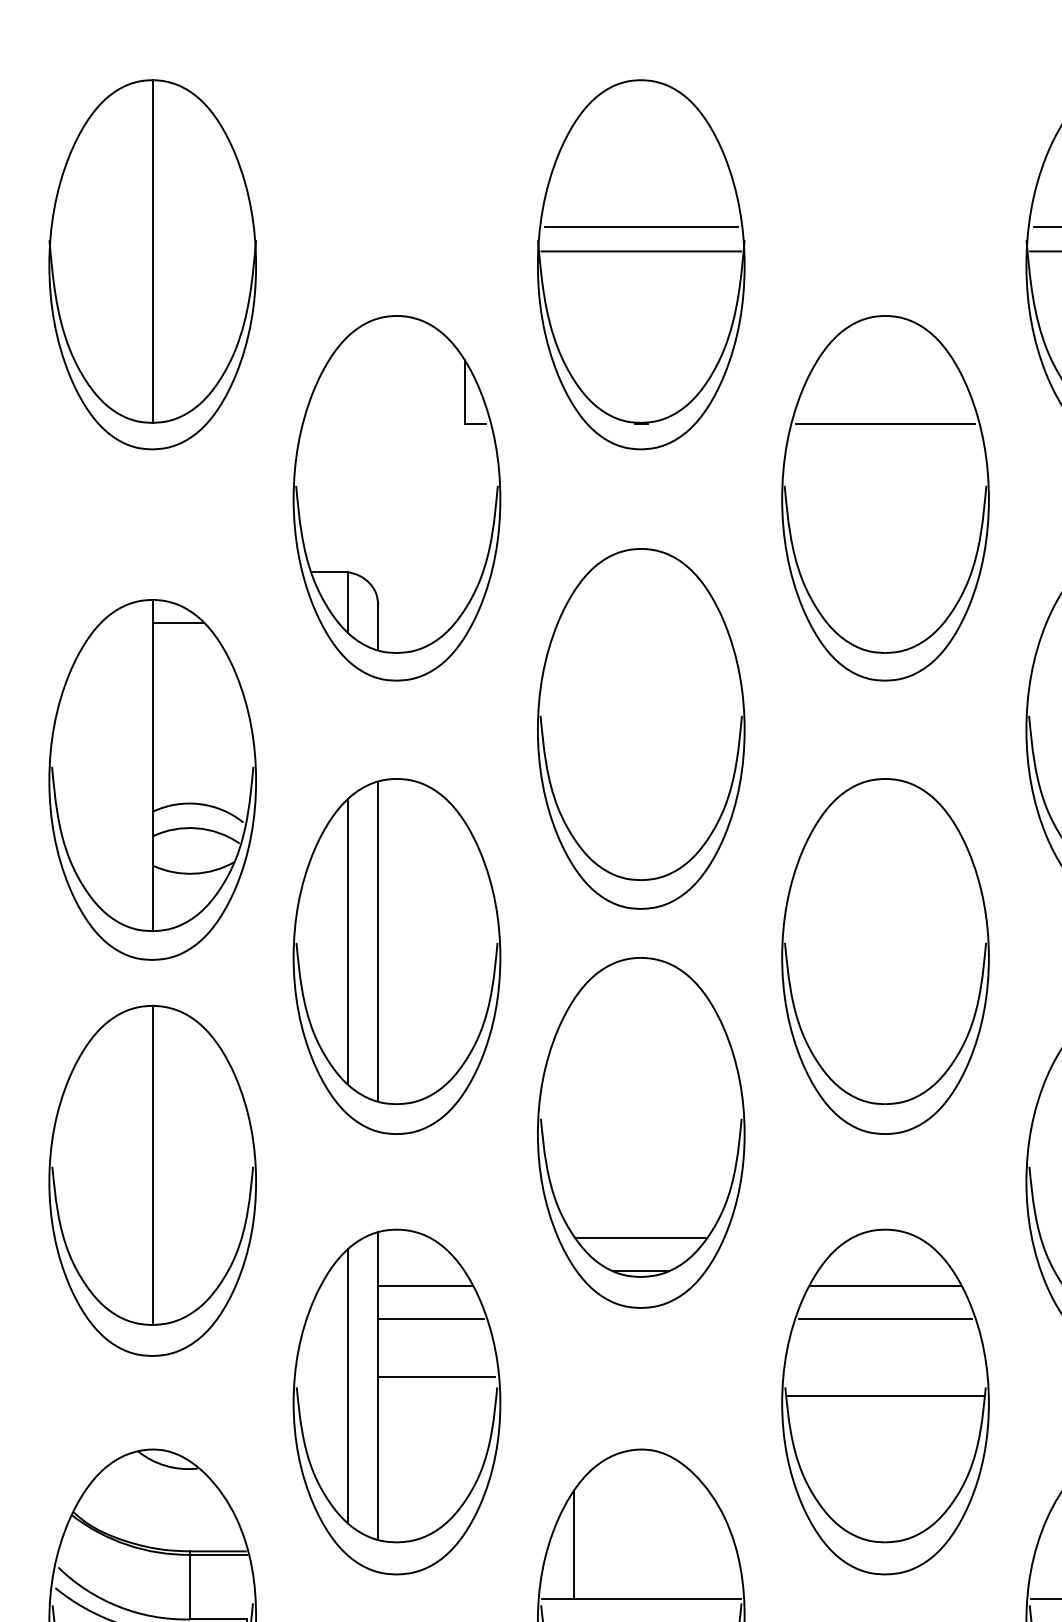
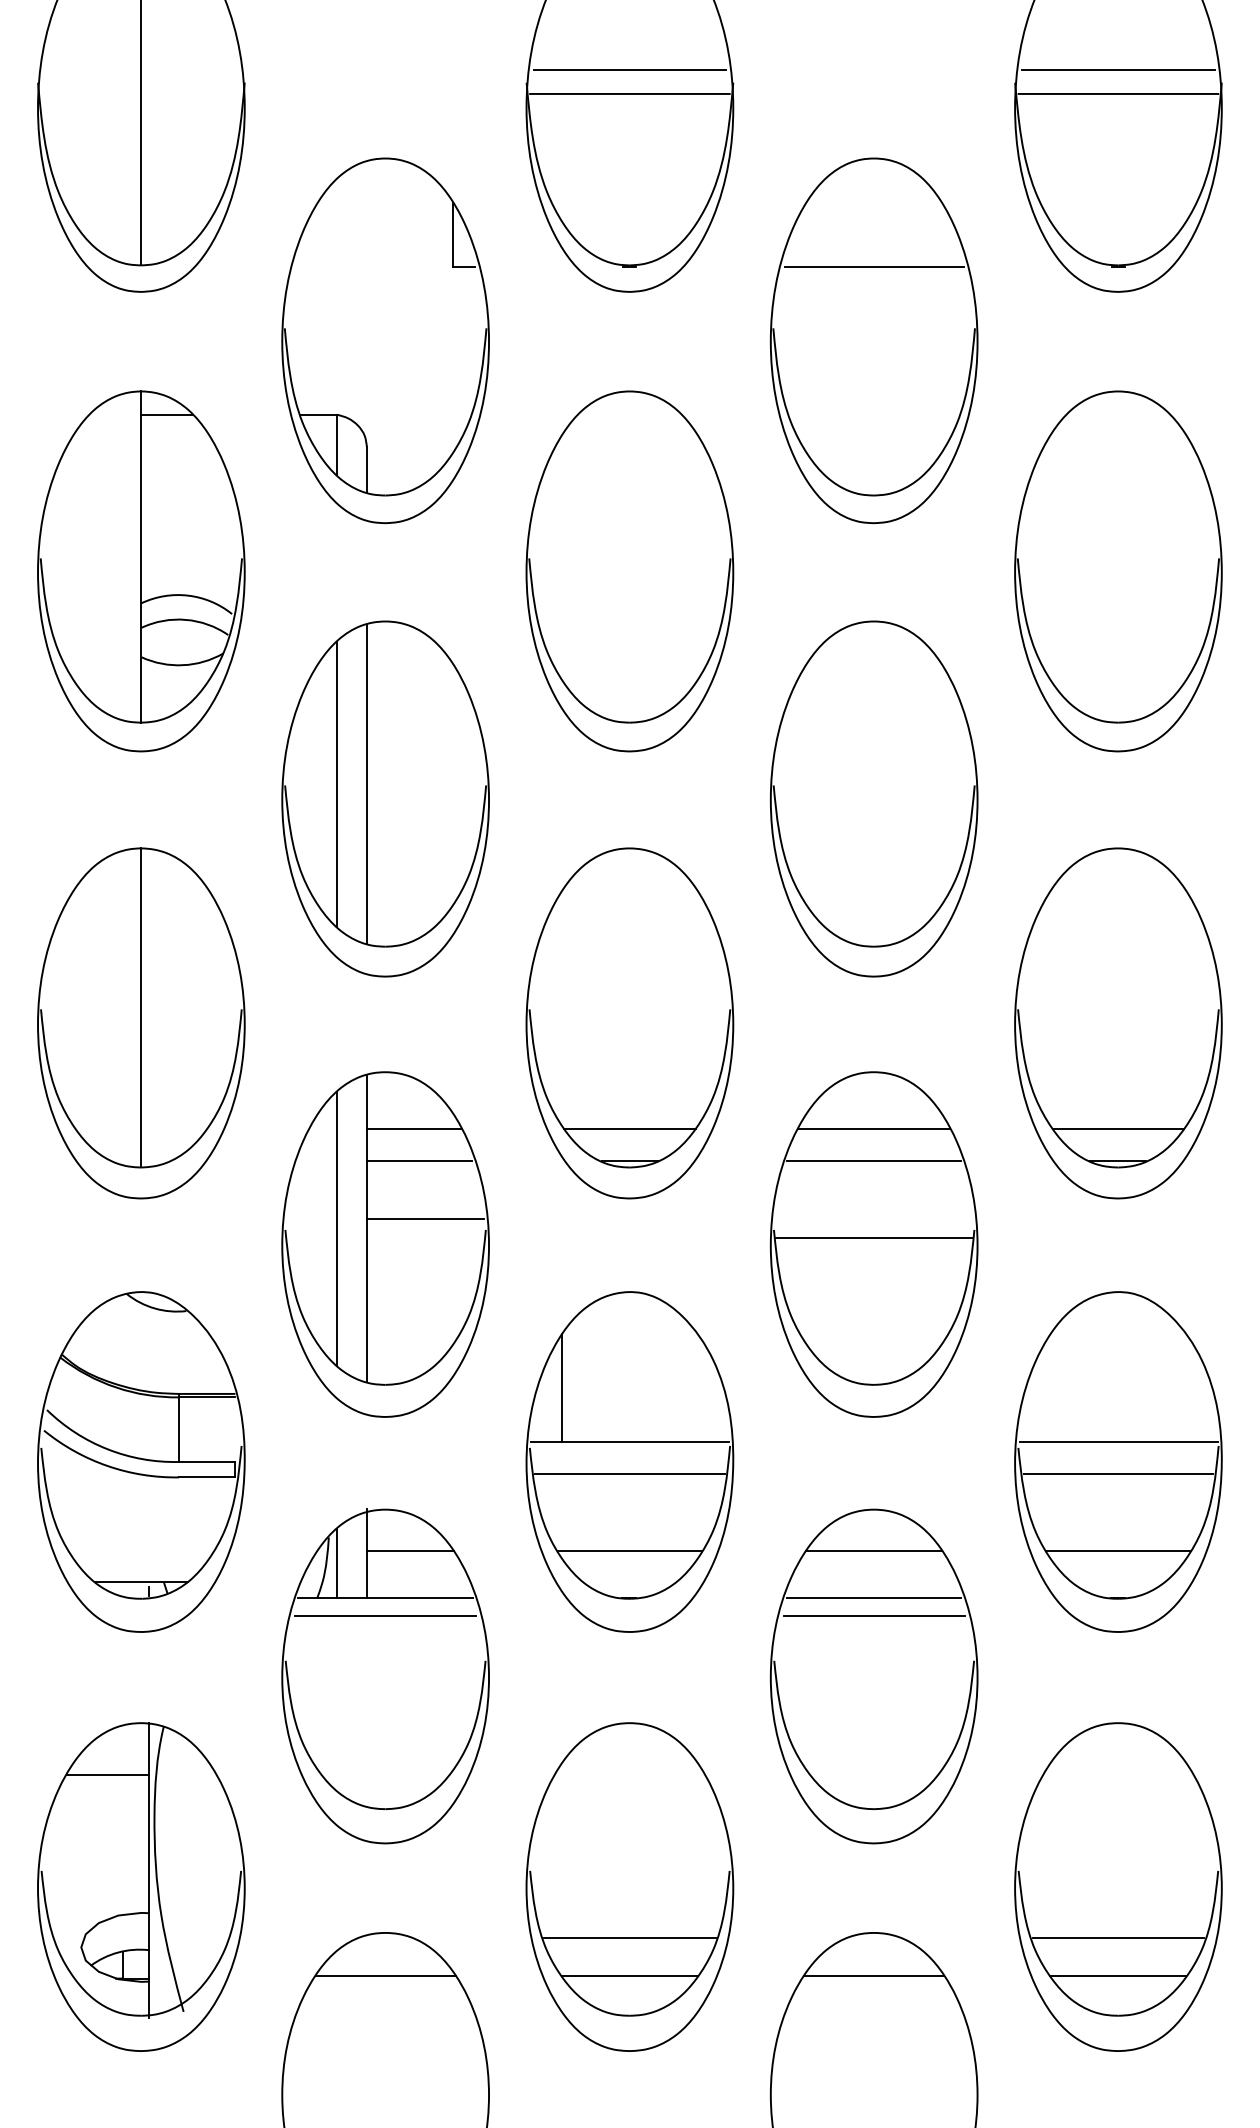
part: (152, 779) -> (141, 571), moved
part: (640, 1132) -> (629, 1023), moved

